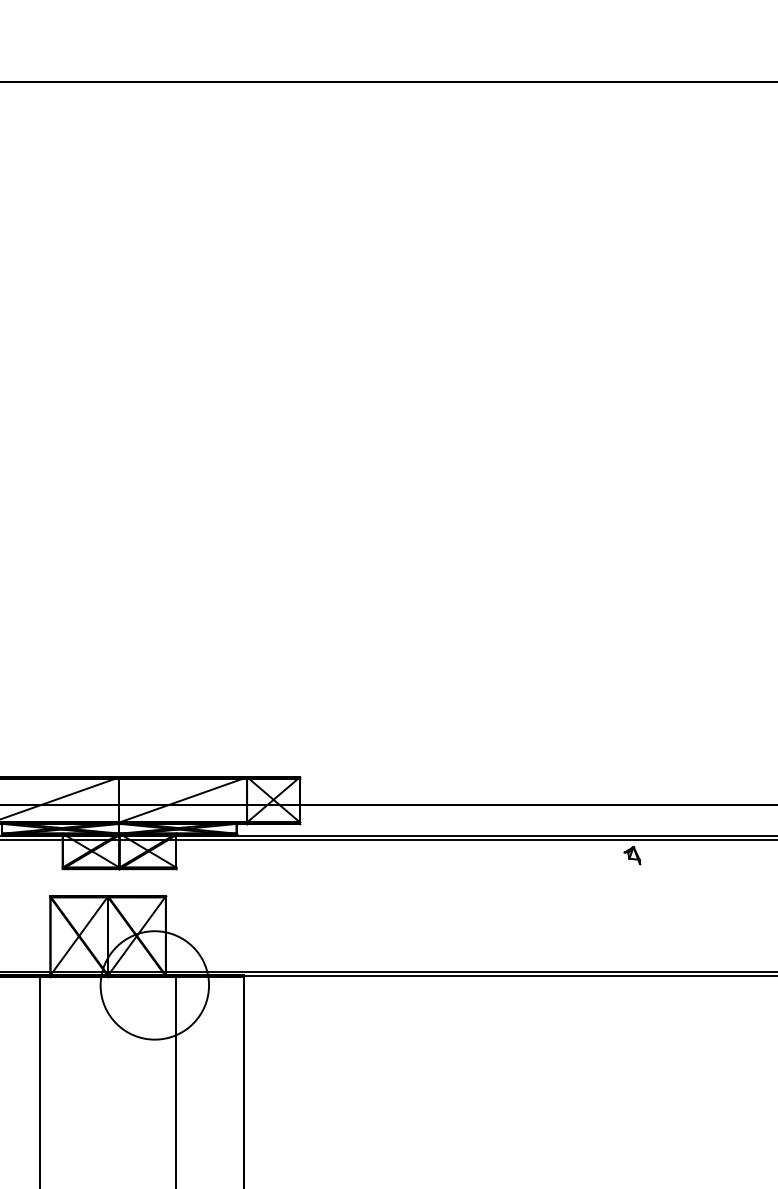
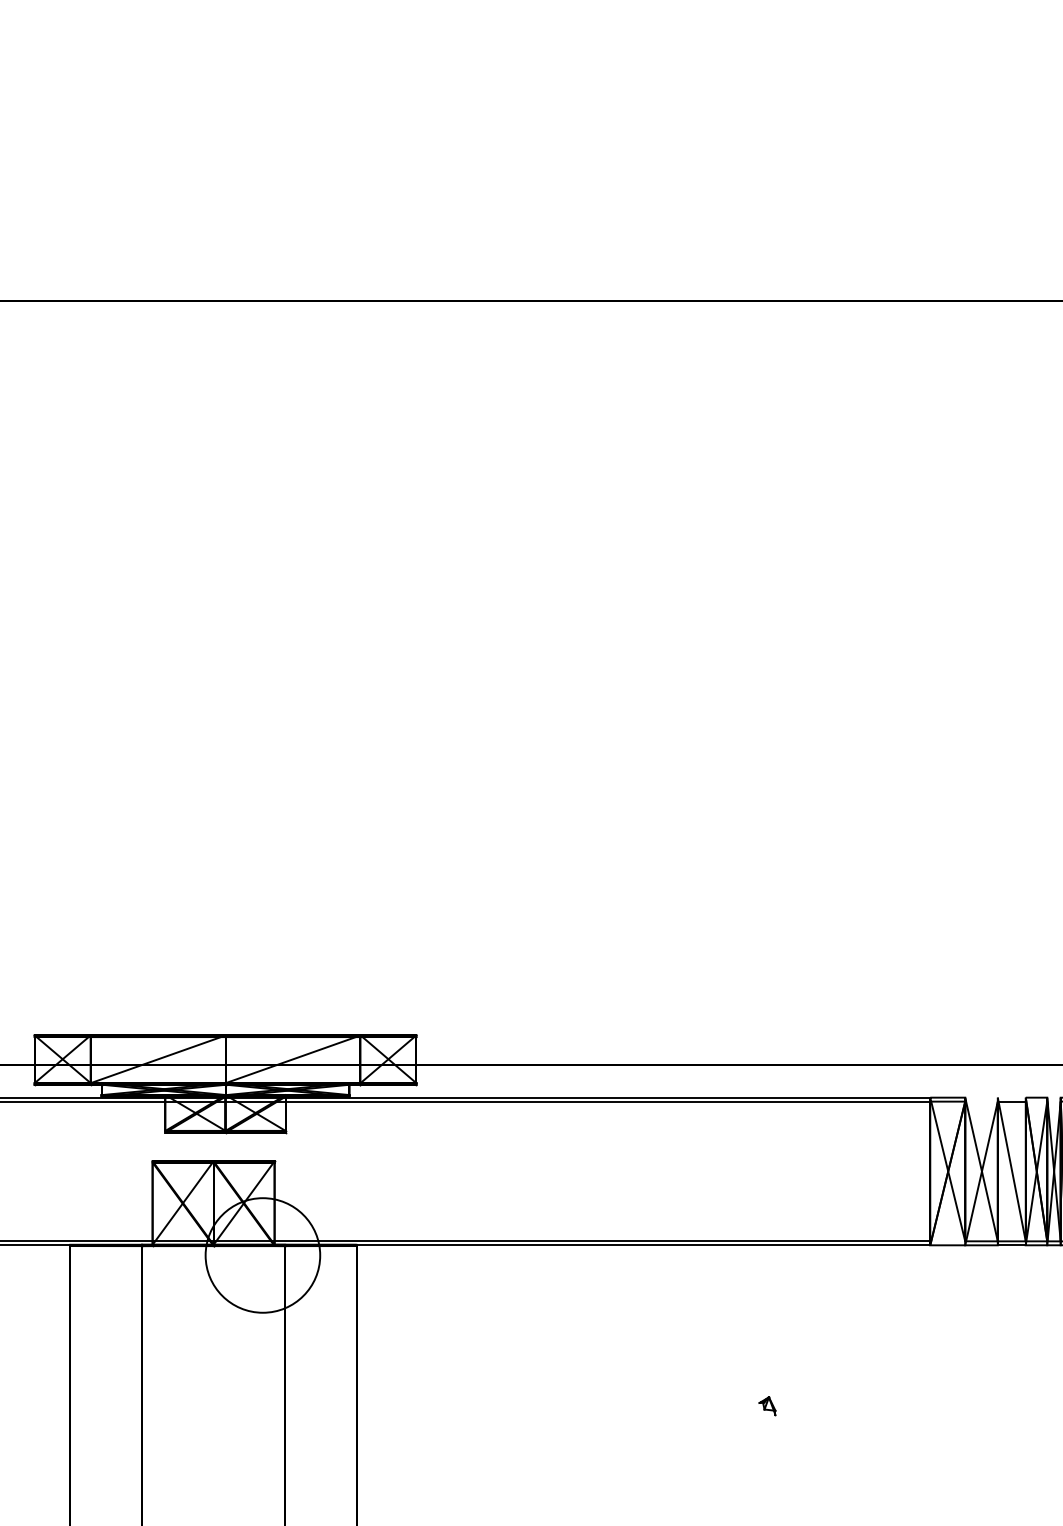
part: (632, 855) -> (767, 1406), moved

